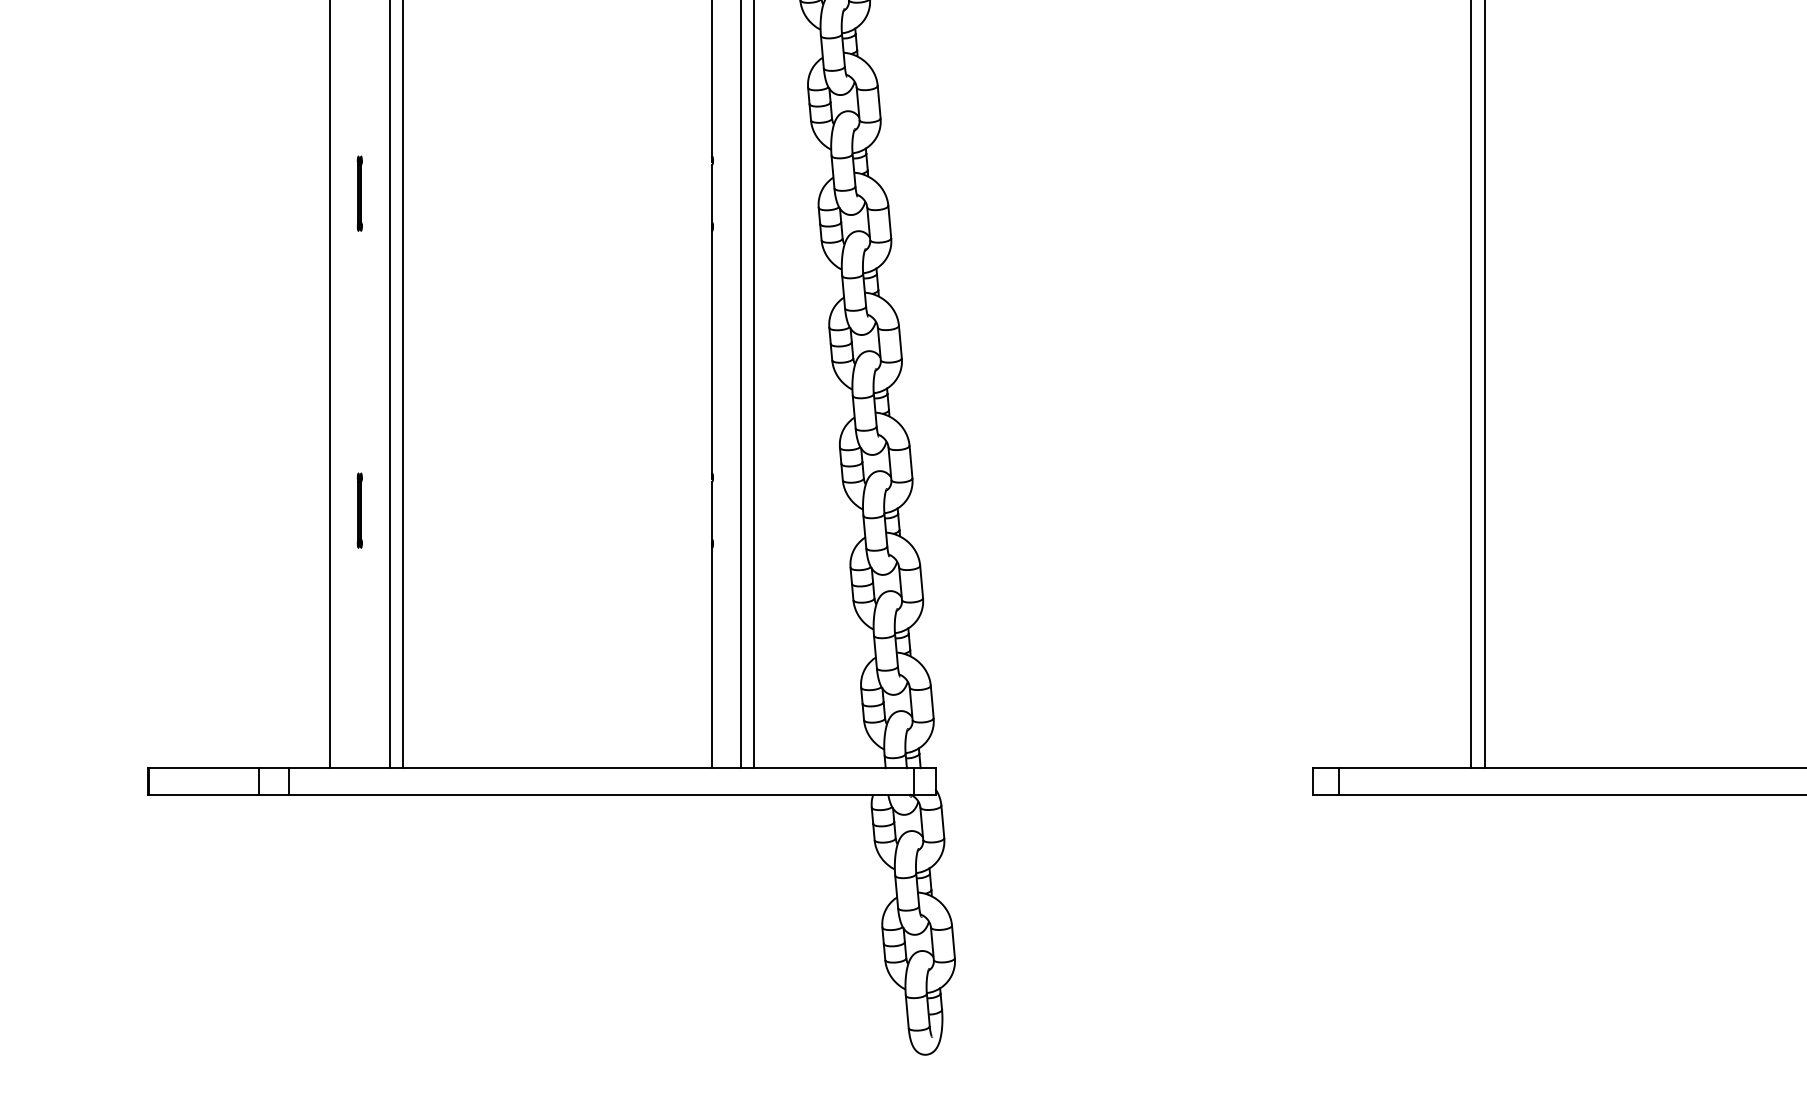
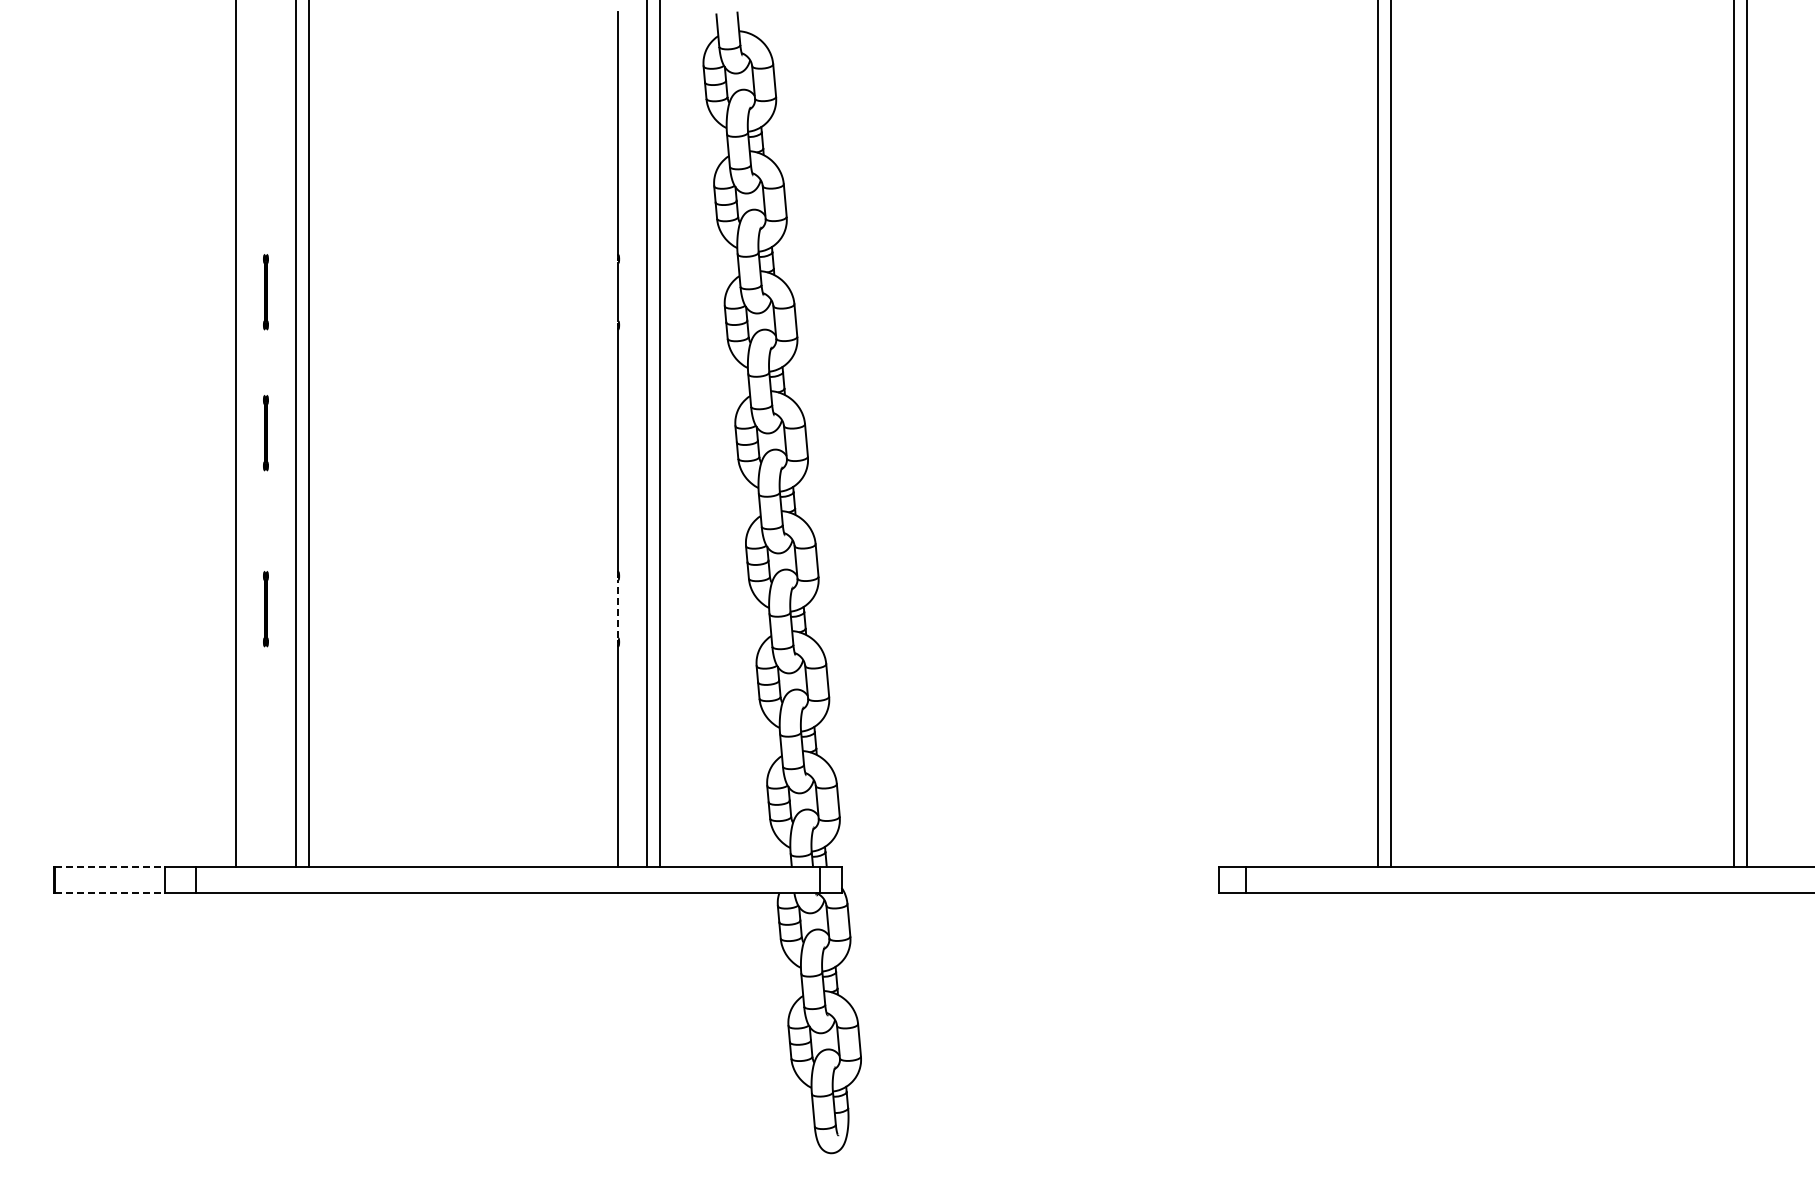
part: (359, 335) -> (265, 433), added
line: (712, 510) -> (618, 608), solid -> dashed
line: (204, 768) -> (110, 866), solid -> dashed
line: (204, 795) -> (110, 893), solid -> dashed

